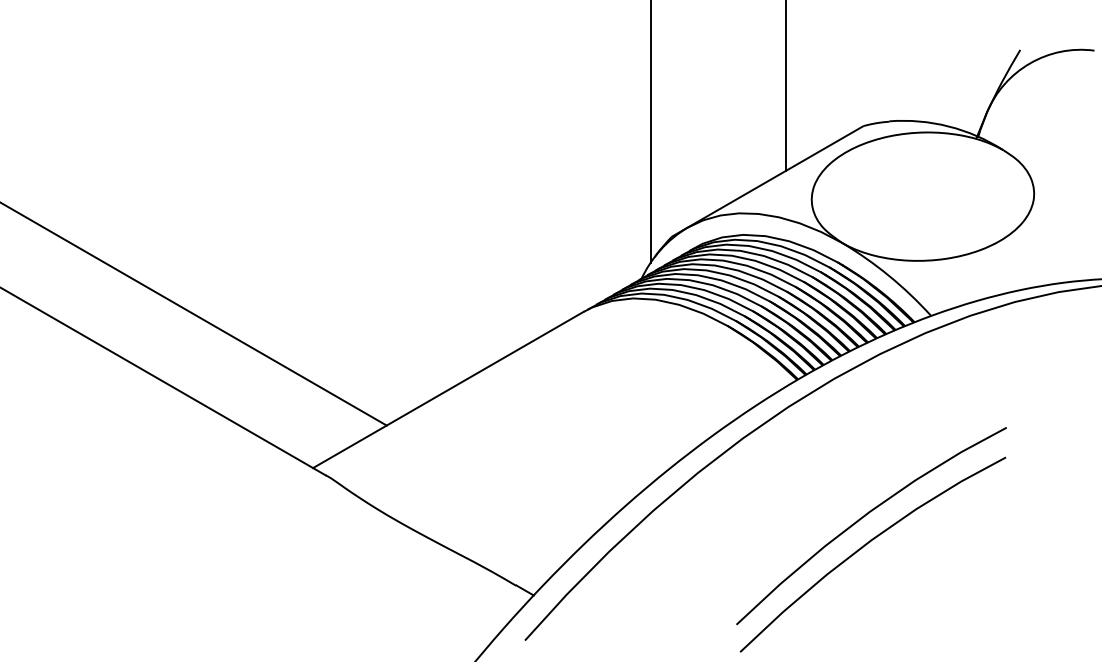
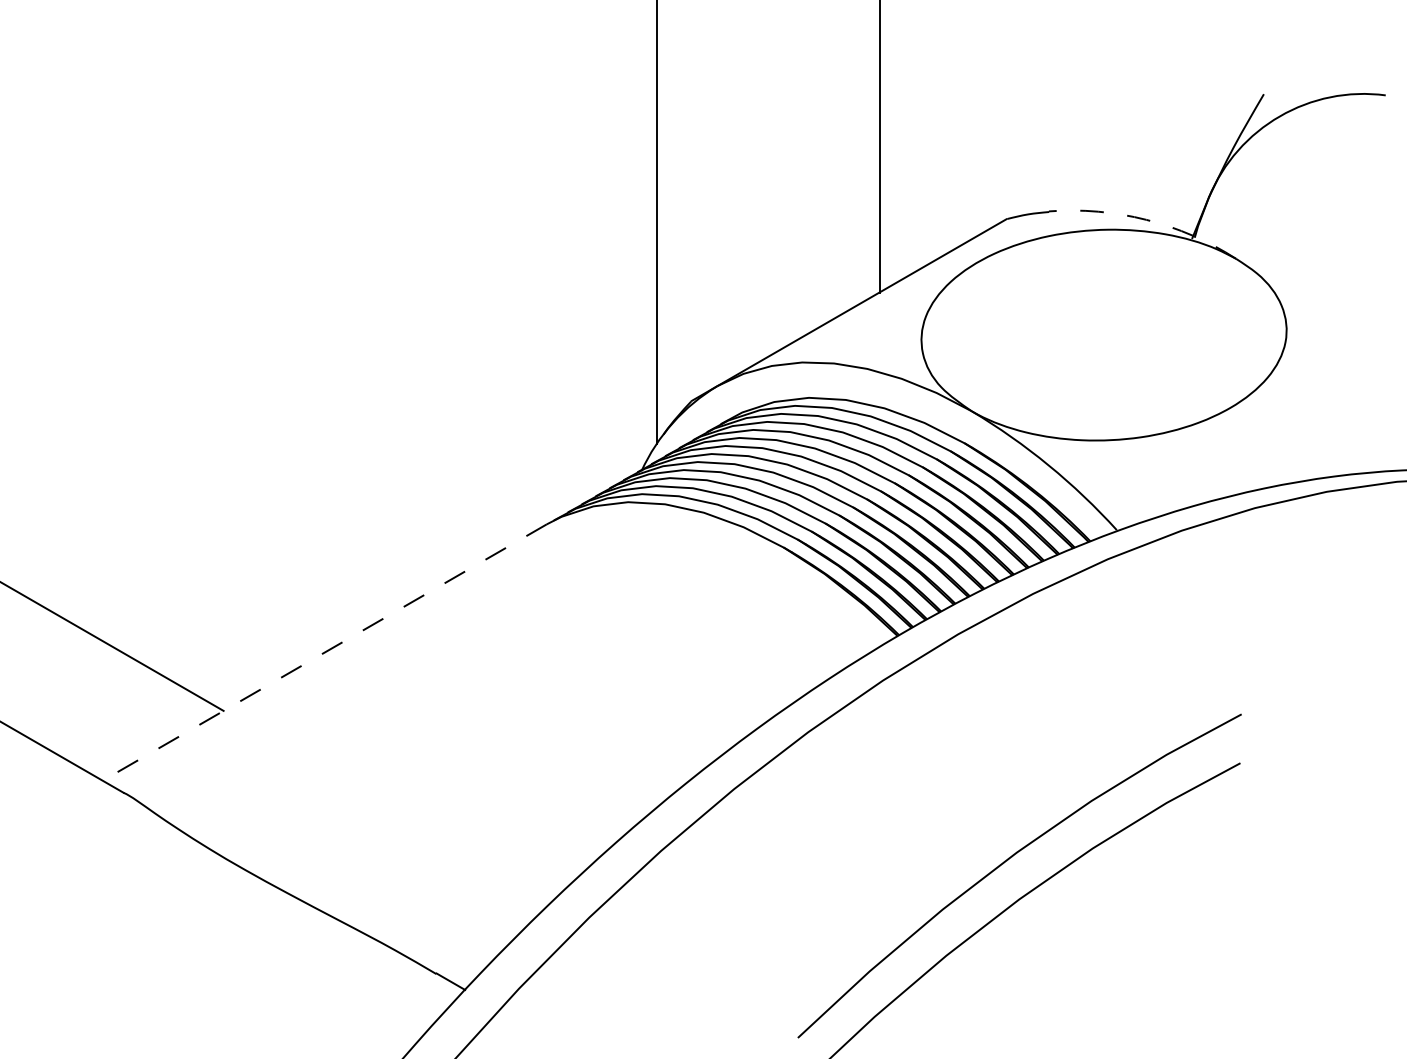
arc: (948, 126) -> (1145, 219), solid -> dashed
line: (447, 390) -> (323, 653), solid -> dashed

